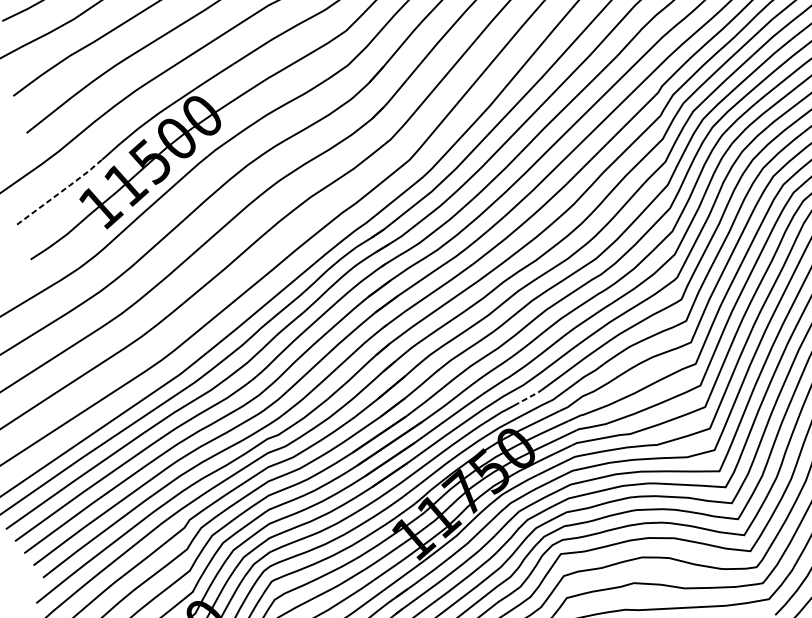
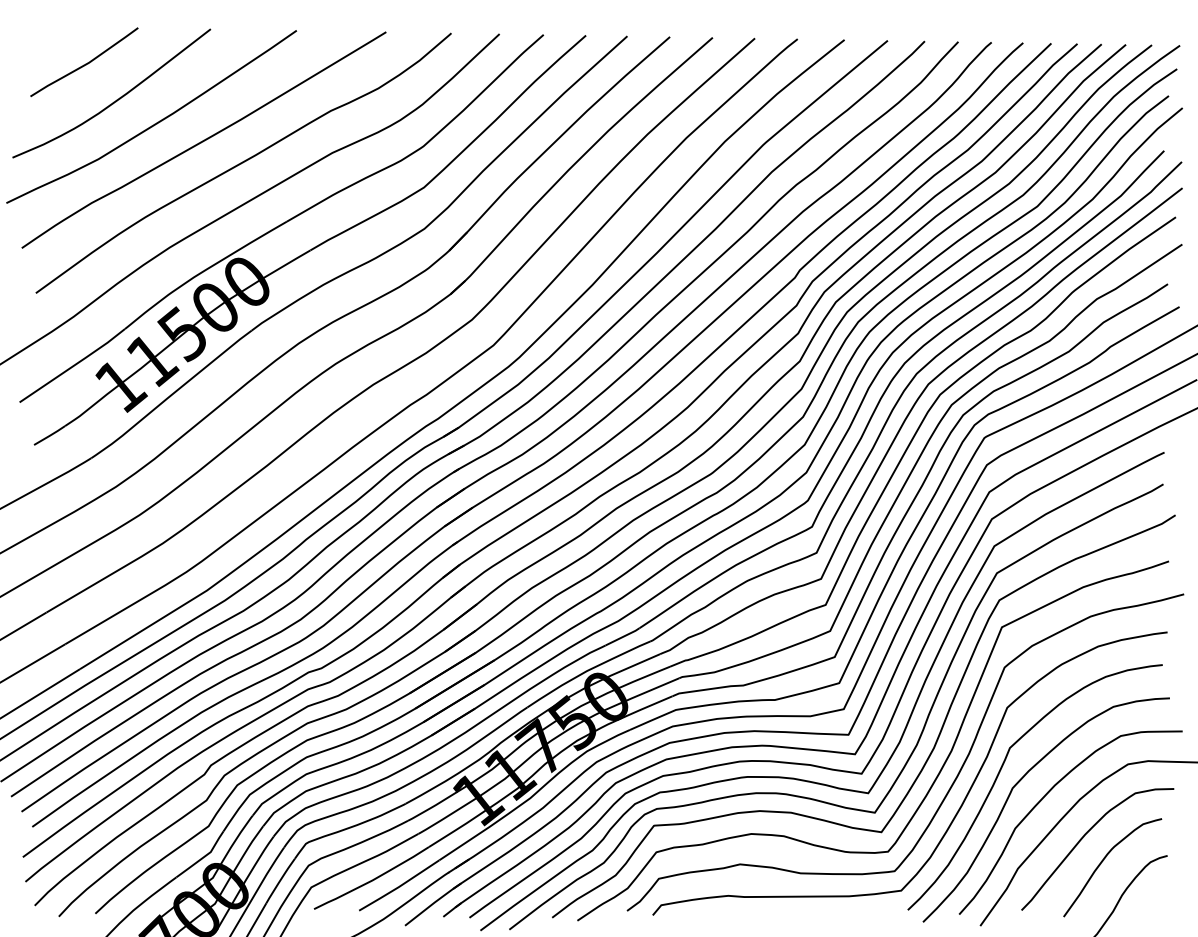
line: (61, 191) -> (74, 365), dashed -> solid
line: (528, 397) -> (623, 636), dashed -> solid

